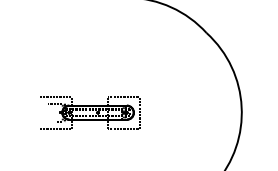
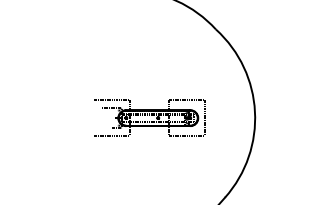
part: (90, 112) -> (149, 117), moved

